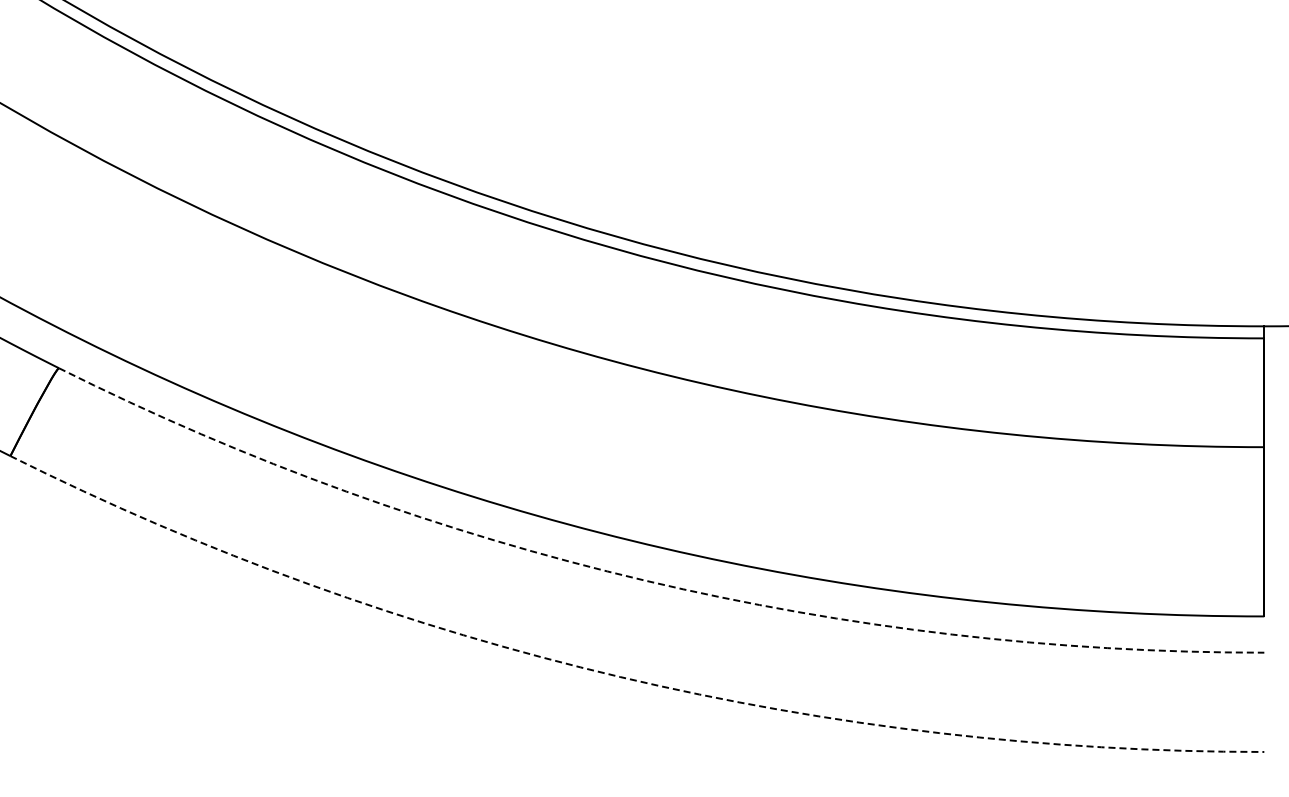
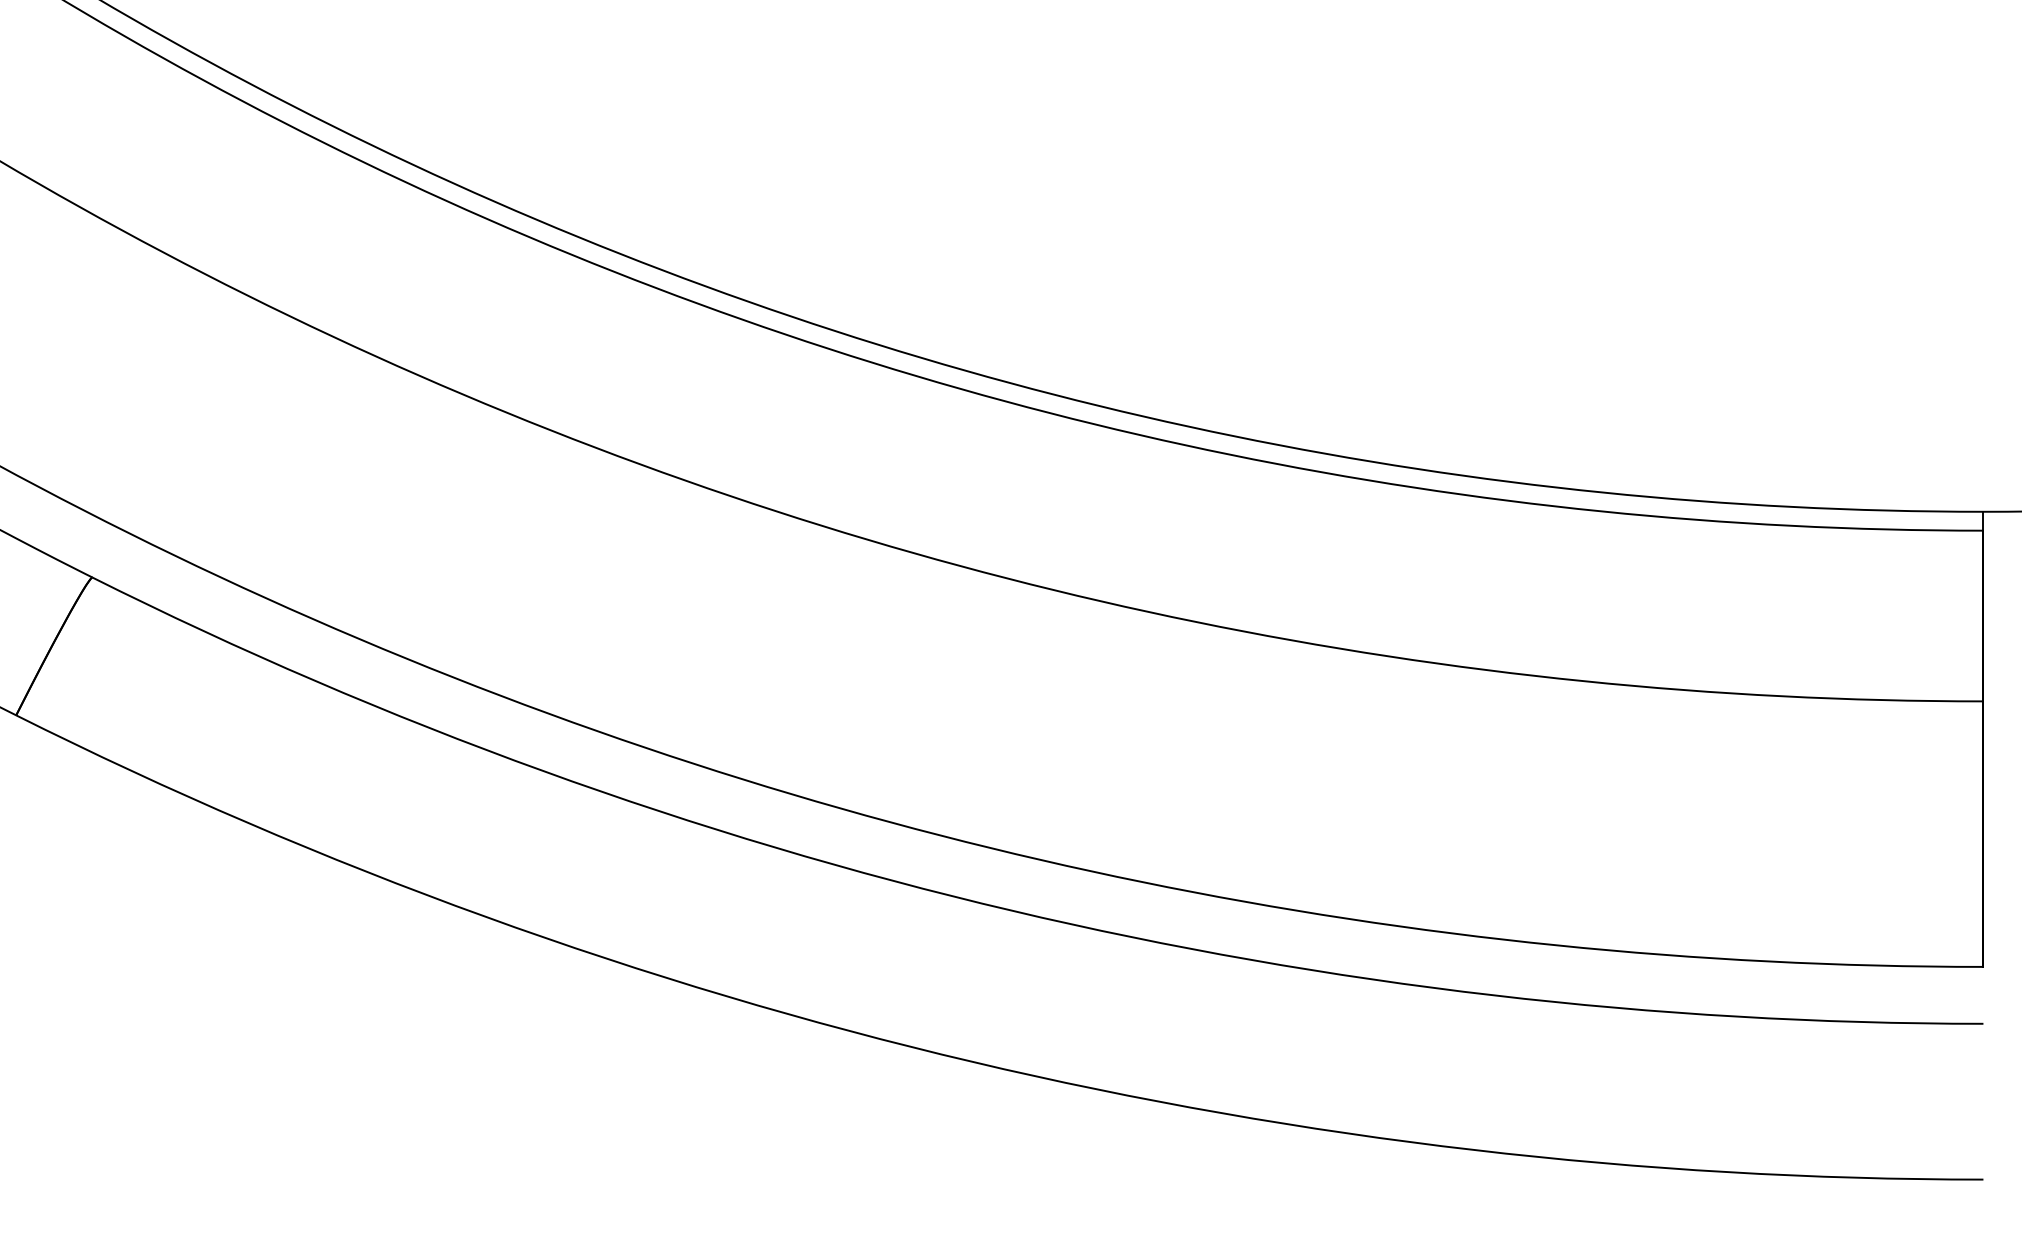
arc: (645, 580) -> (1012, 910), dashed -> solid
arc: (620, 677) -> (973, 1062), dashed -> solid

